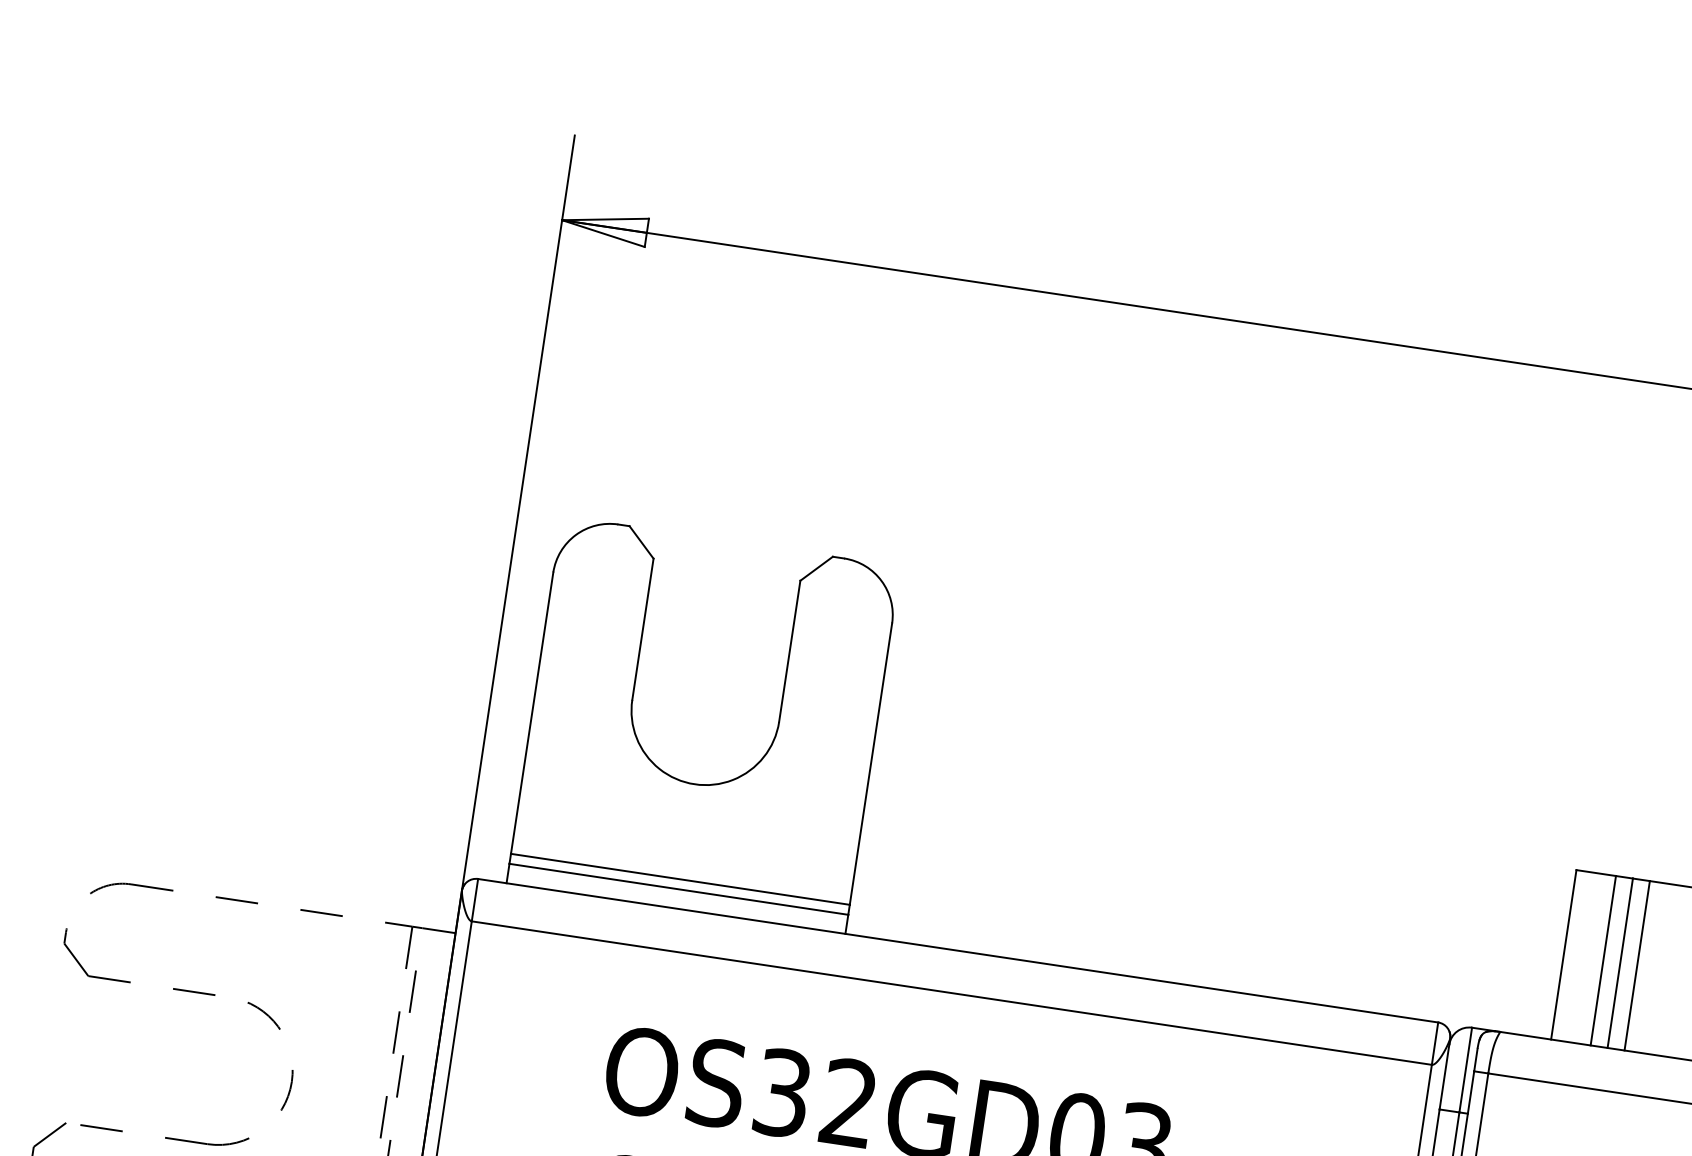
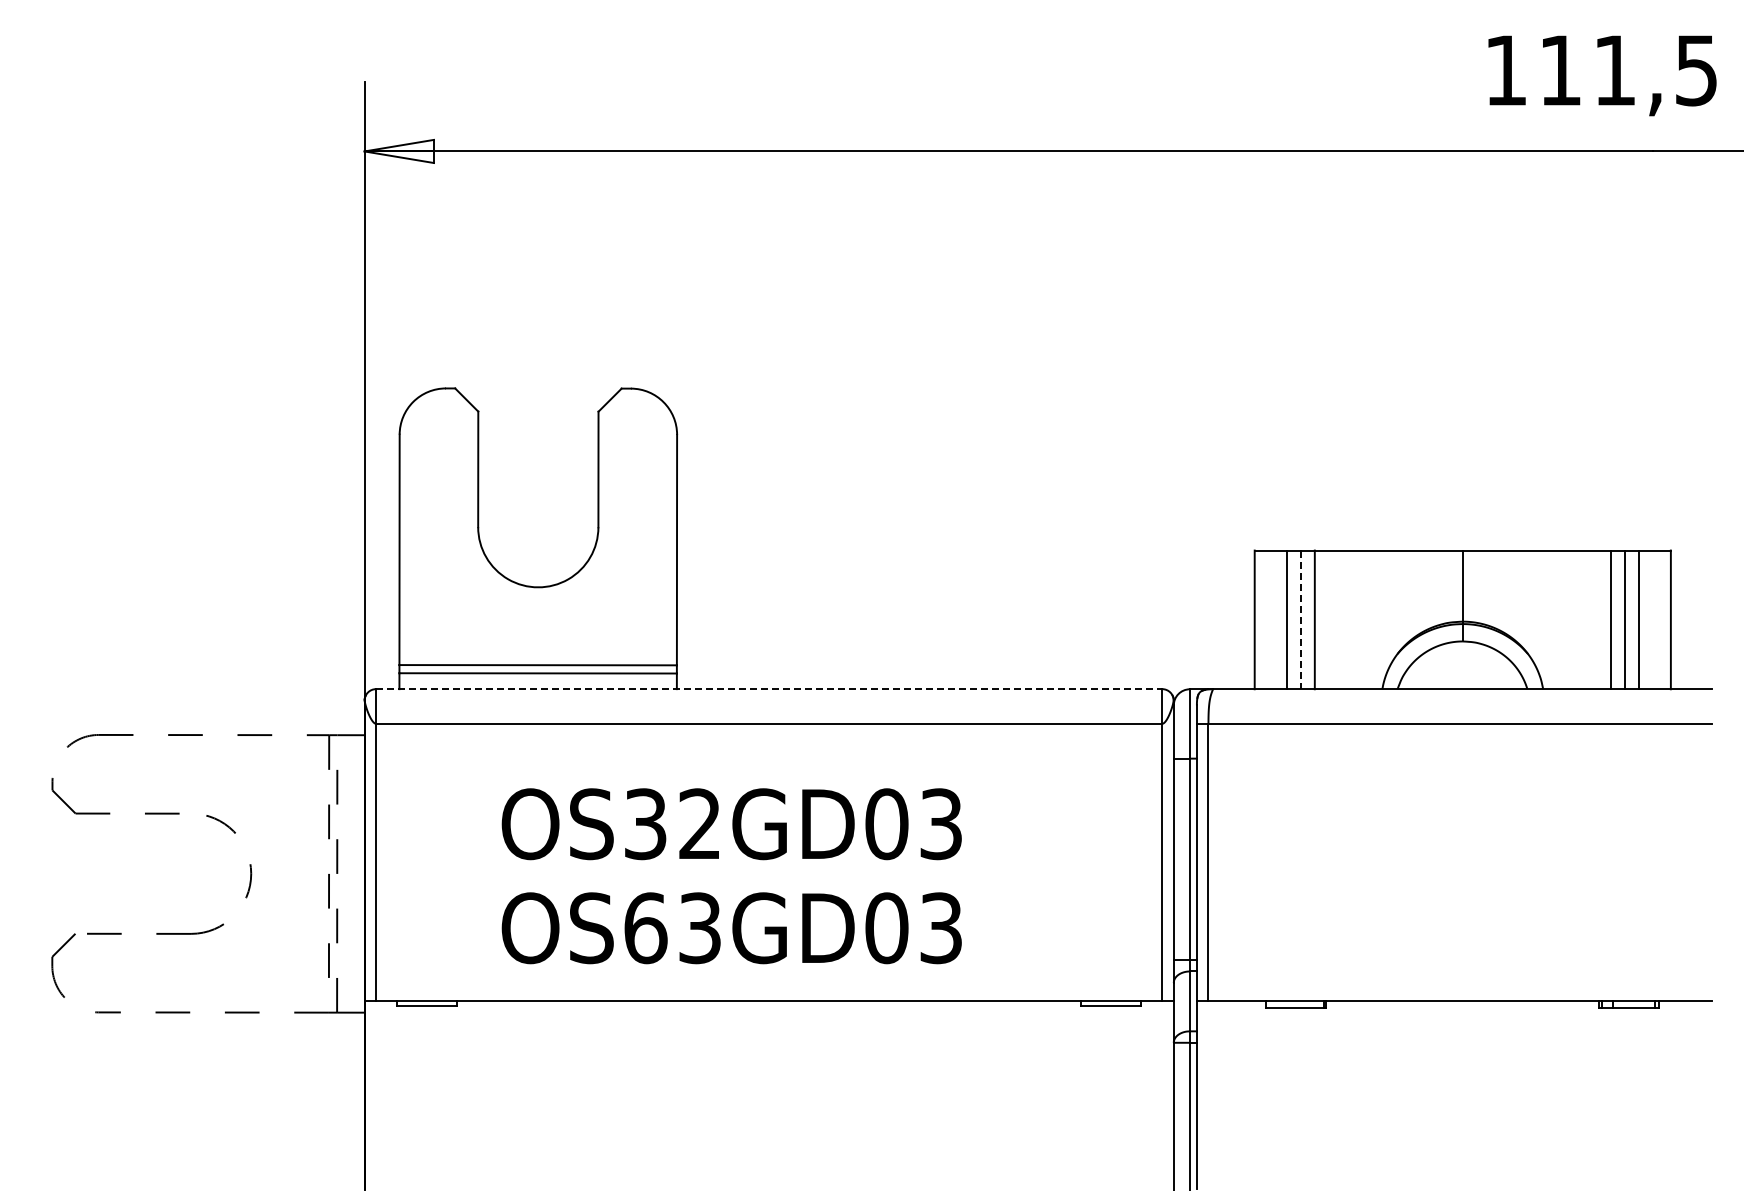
line: (958, 951) -> (769, 689), solid -> dashed
line: (1619, 963) -> (1300, 620), solid -> dashed

